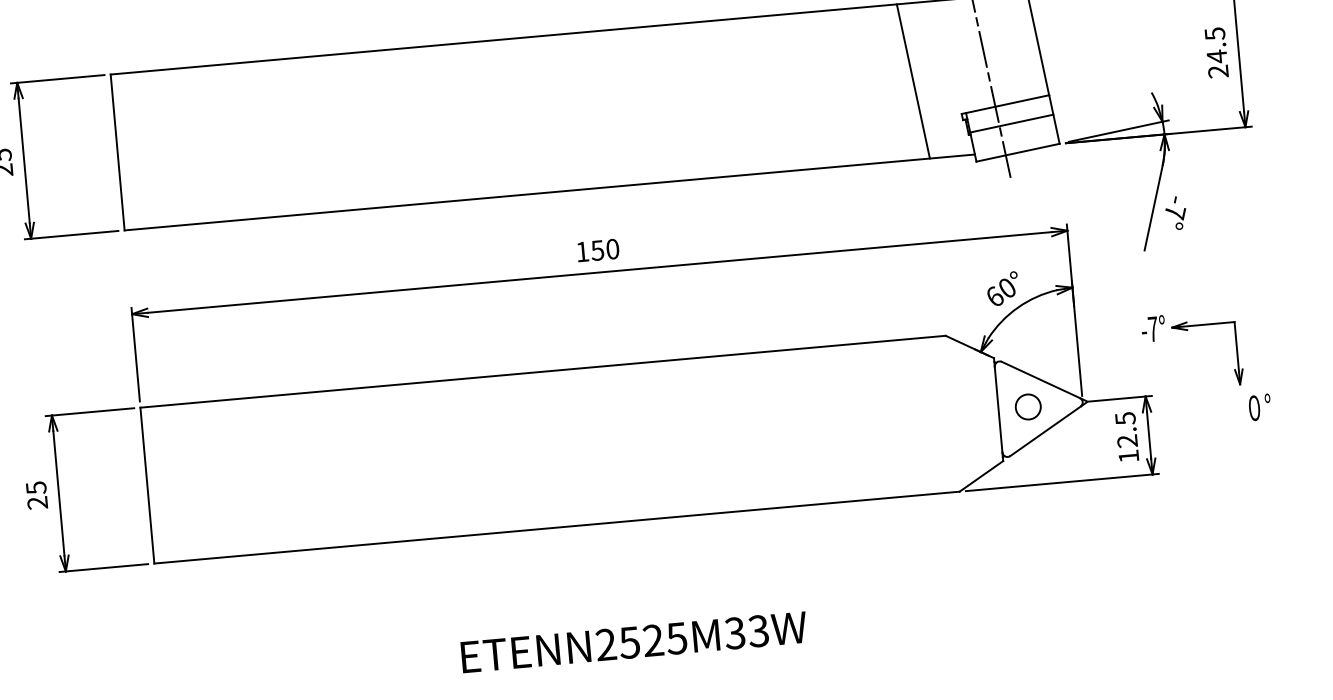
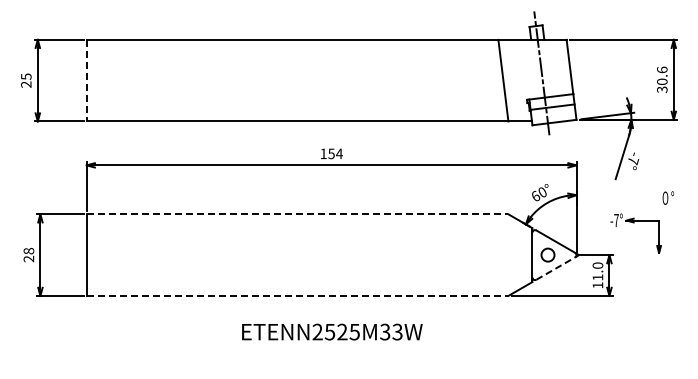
text: (1217, 52) -> (662, 79), 24.5 -> 30.6
line: (117, 152) -> (86, 80), solid -> dashed
text: (612, 248) -> (339, 153), 150 -> 154
line: (542, 372) -> (297, 214), solid -> dashed
text: (1260, 406) -> (668, 197), moved
text: (1125, 429) -> (597, 271), 12.5 -> 11.0
line: (1046, 431) -> (556, 268), solid -> dashed
text: (35, 486) -> (28, 250), 25 -> 28
line: (556, 526) -> (297, 295), solid -> dashed
text: (634, 641) -> (332, 331), moved

